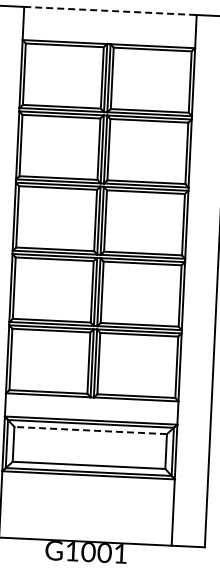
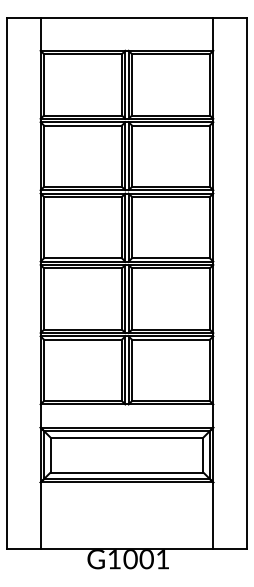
line: (110, 10) -> (127, 17), dashed -> solid
line: (90, 430) -> (126, 437), dashed -> solid

